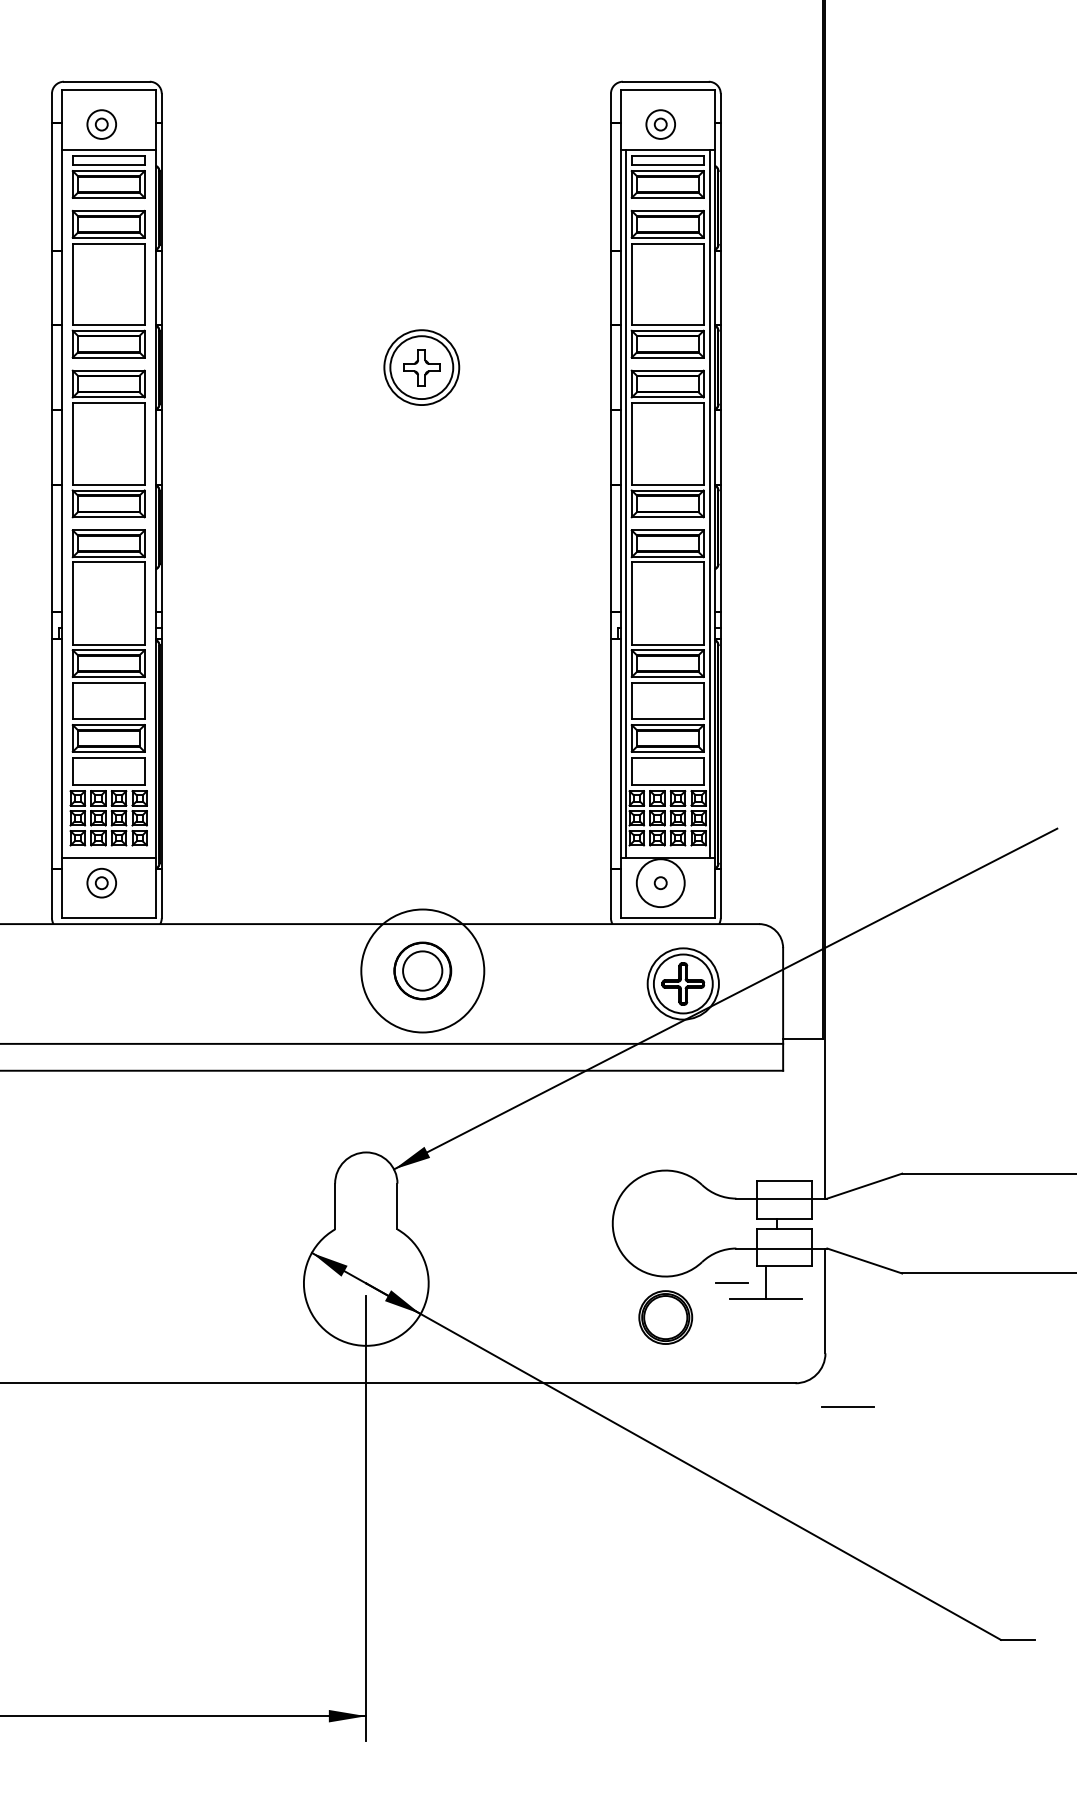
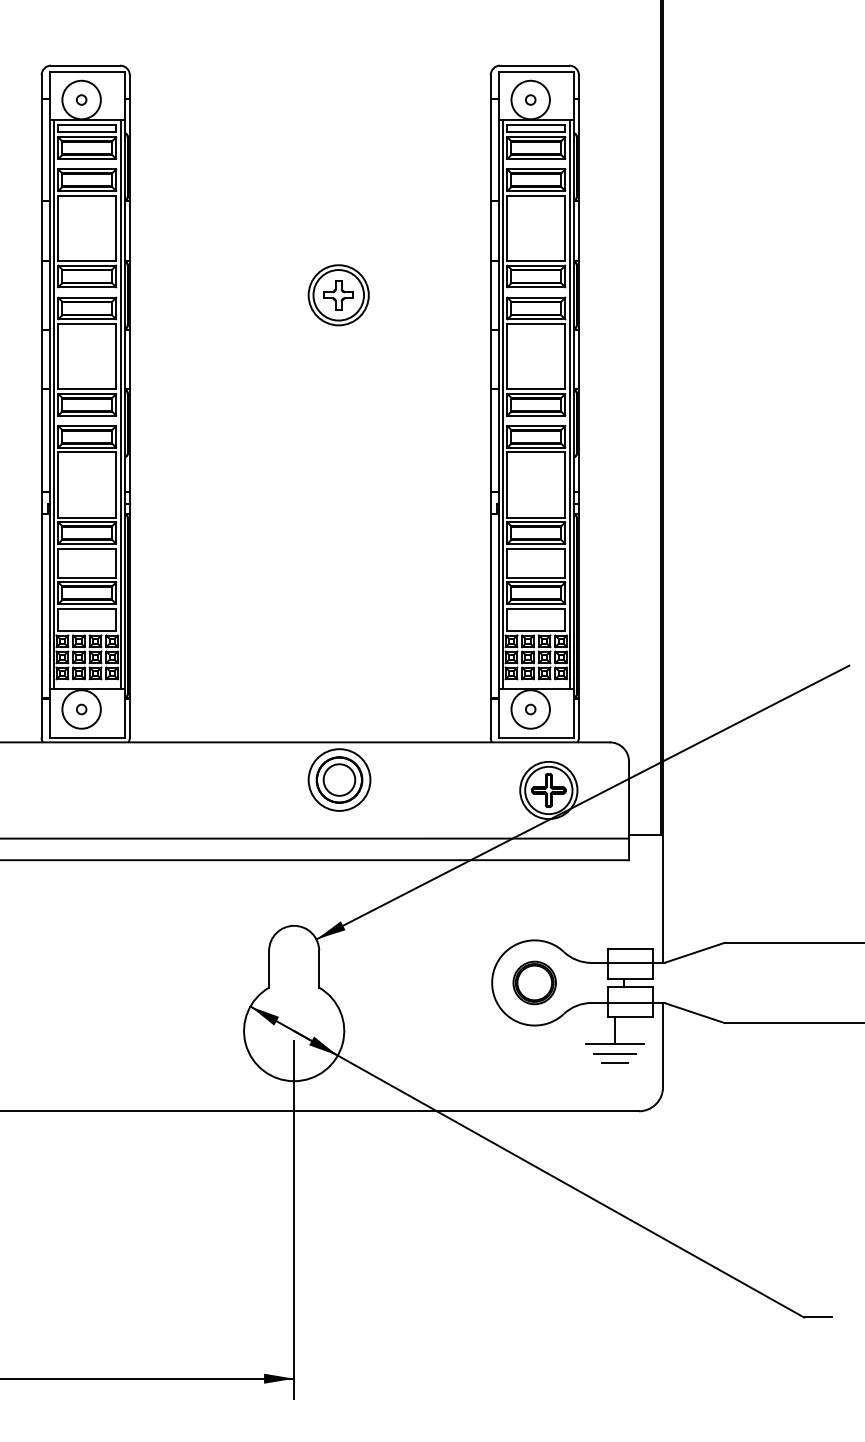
circle: (101, 124) -> (81, 99), size x1.67
circle: (660, 124) -> (530, 99), size x1.67
line: (66, 503) -> (53, 404), added
line: (150, 503) -> (120, 404), added
circle: (101, 883) -> (81, 709), size x1.67
circle: (422, 970) -> (339, 779), size x0.62
line: (731, 1282) -> (614, 1062), moved
part: (665, 1317) -> (534, 982), moved
line: (847, 1406) -> (614, 1052), moved

